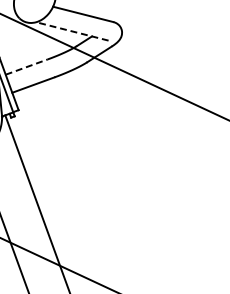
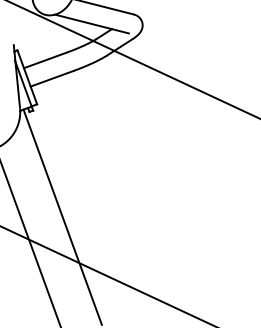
line: (71, 30) -> (91, 23), dashed -> solid
line: (26, 67) -> (45, 60), dashed -> solid

